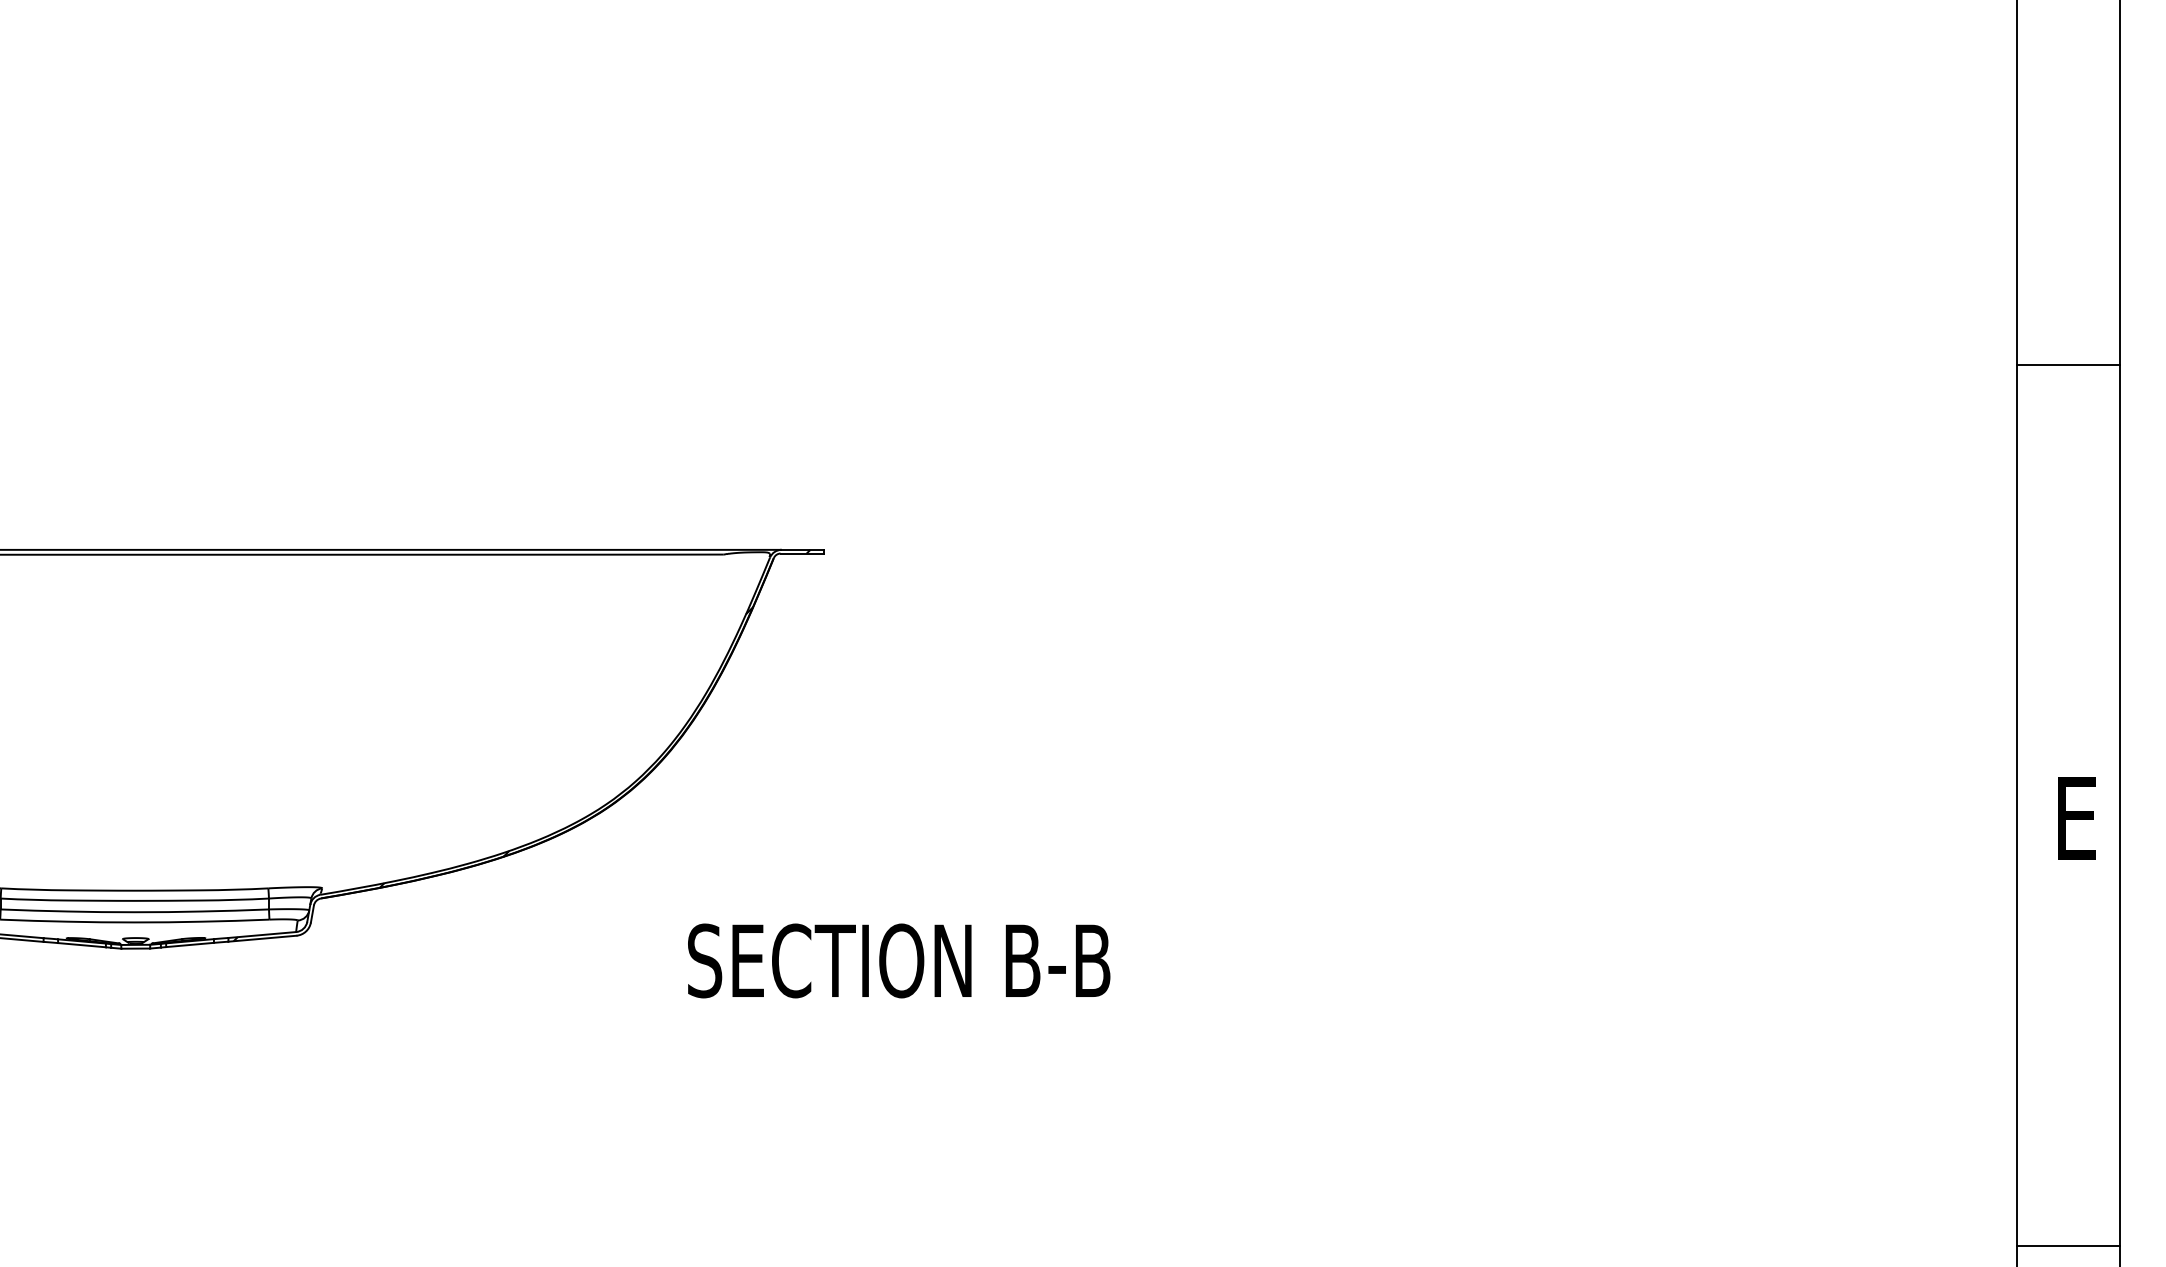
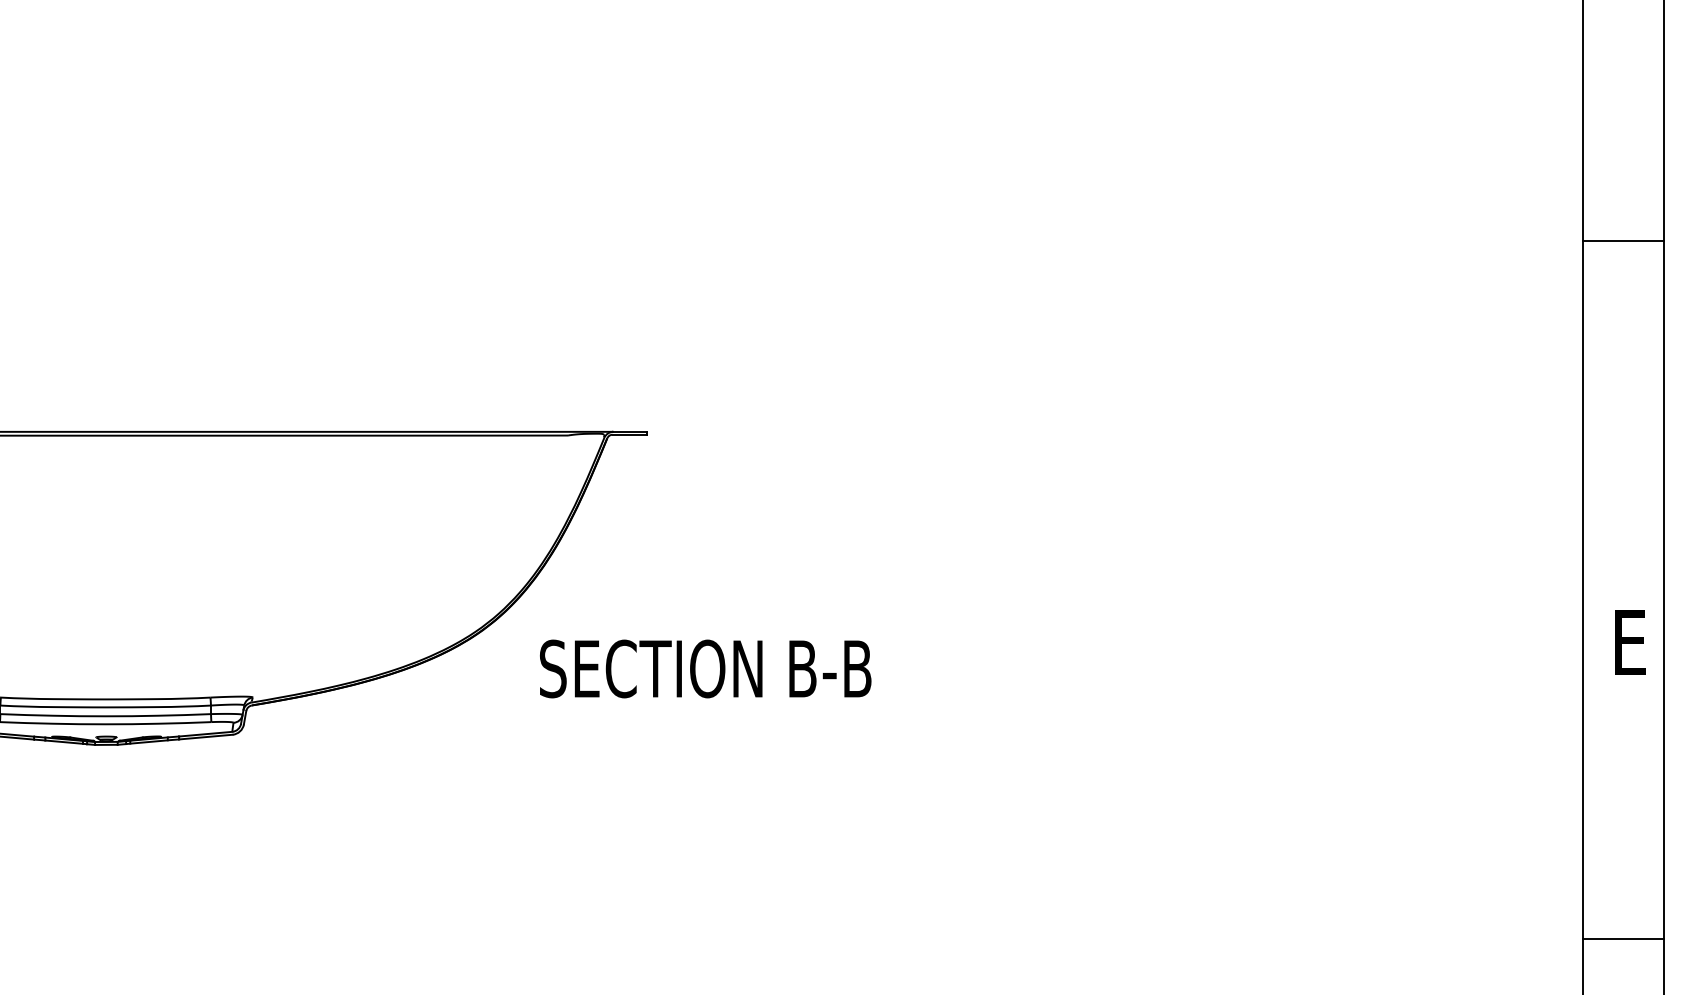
line: (2067, 364) -> (1622, 240), moved
hatch: (521, 745) -> (409, 585), removed
text: (899, 960) -> (705, 668), moved
line: (2067, 1245) -> (1622, 938), moved

